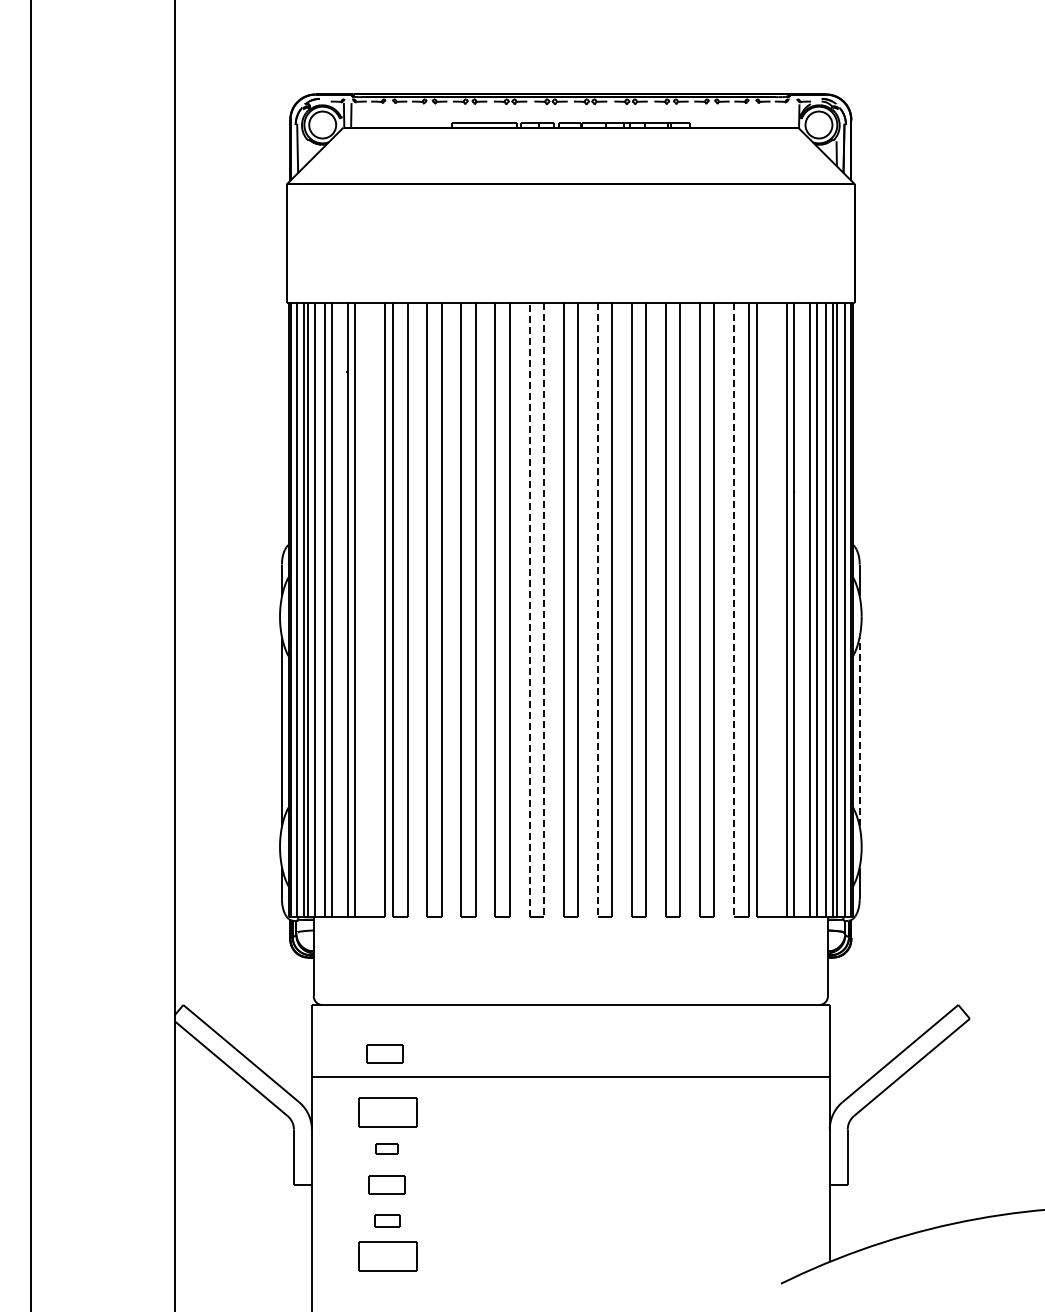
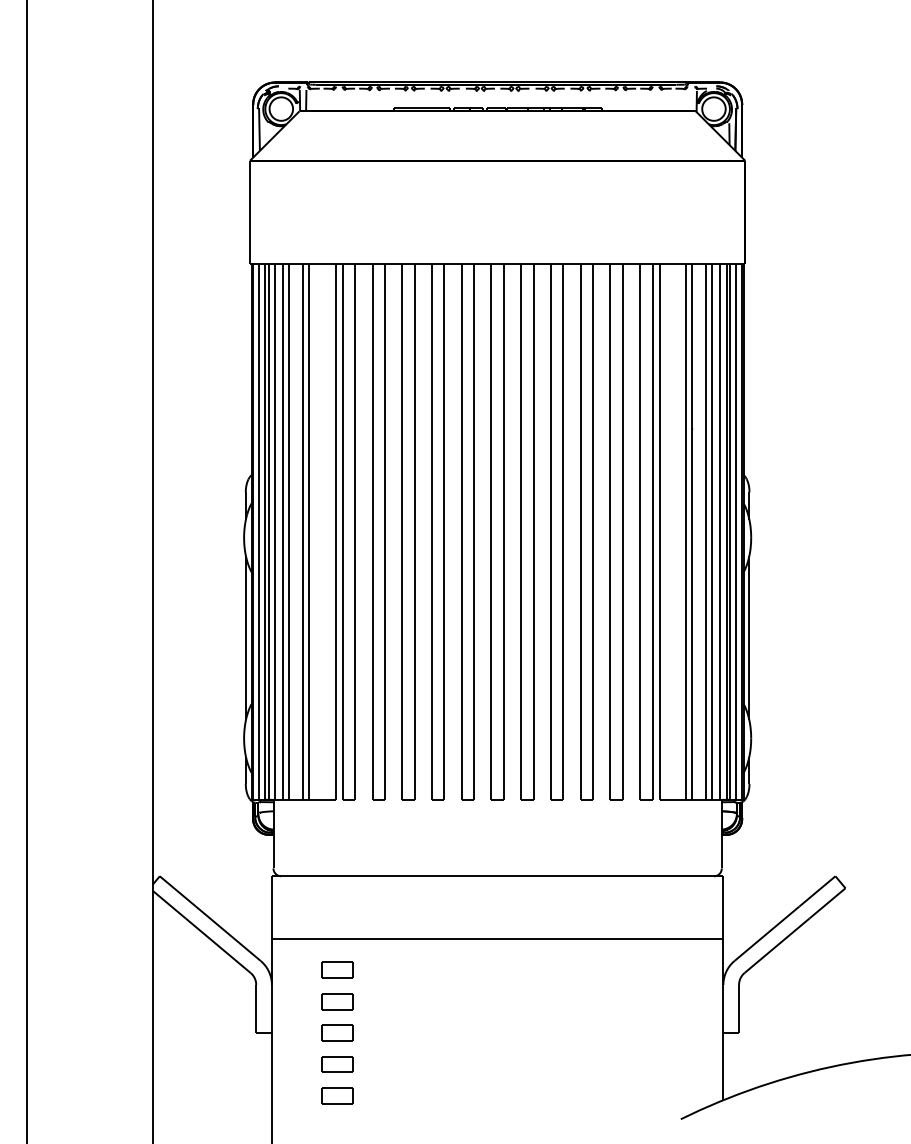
line: (529, 609) -> (461, 531), dashed -> solid
line: (543, 610) -> (473, 532), dashed -> solid
line: (597, 610) -> (520, 532), dashed -> solid
line: (734, 610) -> (640, 532), dashed -> solid
line: (859, 731) -> (749, 637), dashed -> solid
part: (384, 1053) -> (335, 918), removed
part: (386, 1112) -> (336, 969), size x0.62
part: (386, 1148) -> (336, 1001), size x1.67
part: (386, 1220) -> (336, 1064), size x1.43
part: (386, 1256) -> (336, 1095), size x0.62

